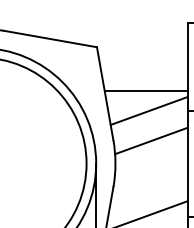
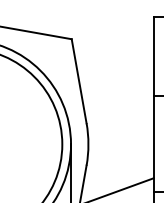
line: (145, 90) -> (115, 78), removed
line: (148, 110) -> (118, 96), removed
line: (151, 140) -> (120, 123), removed

